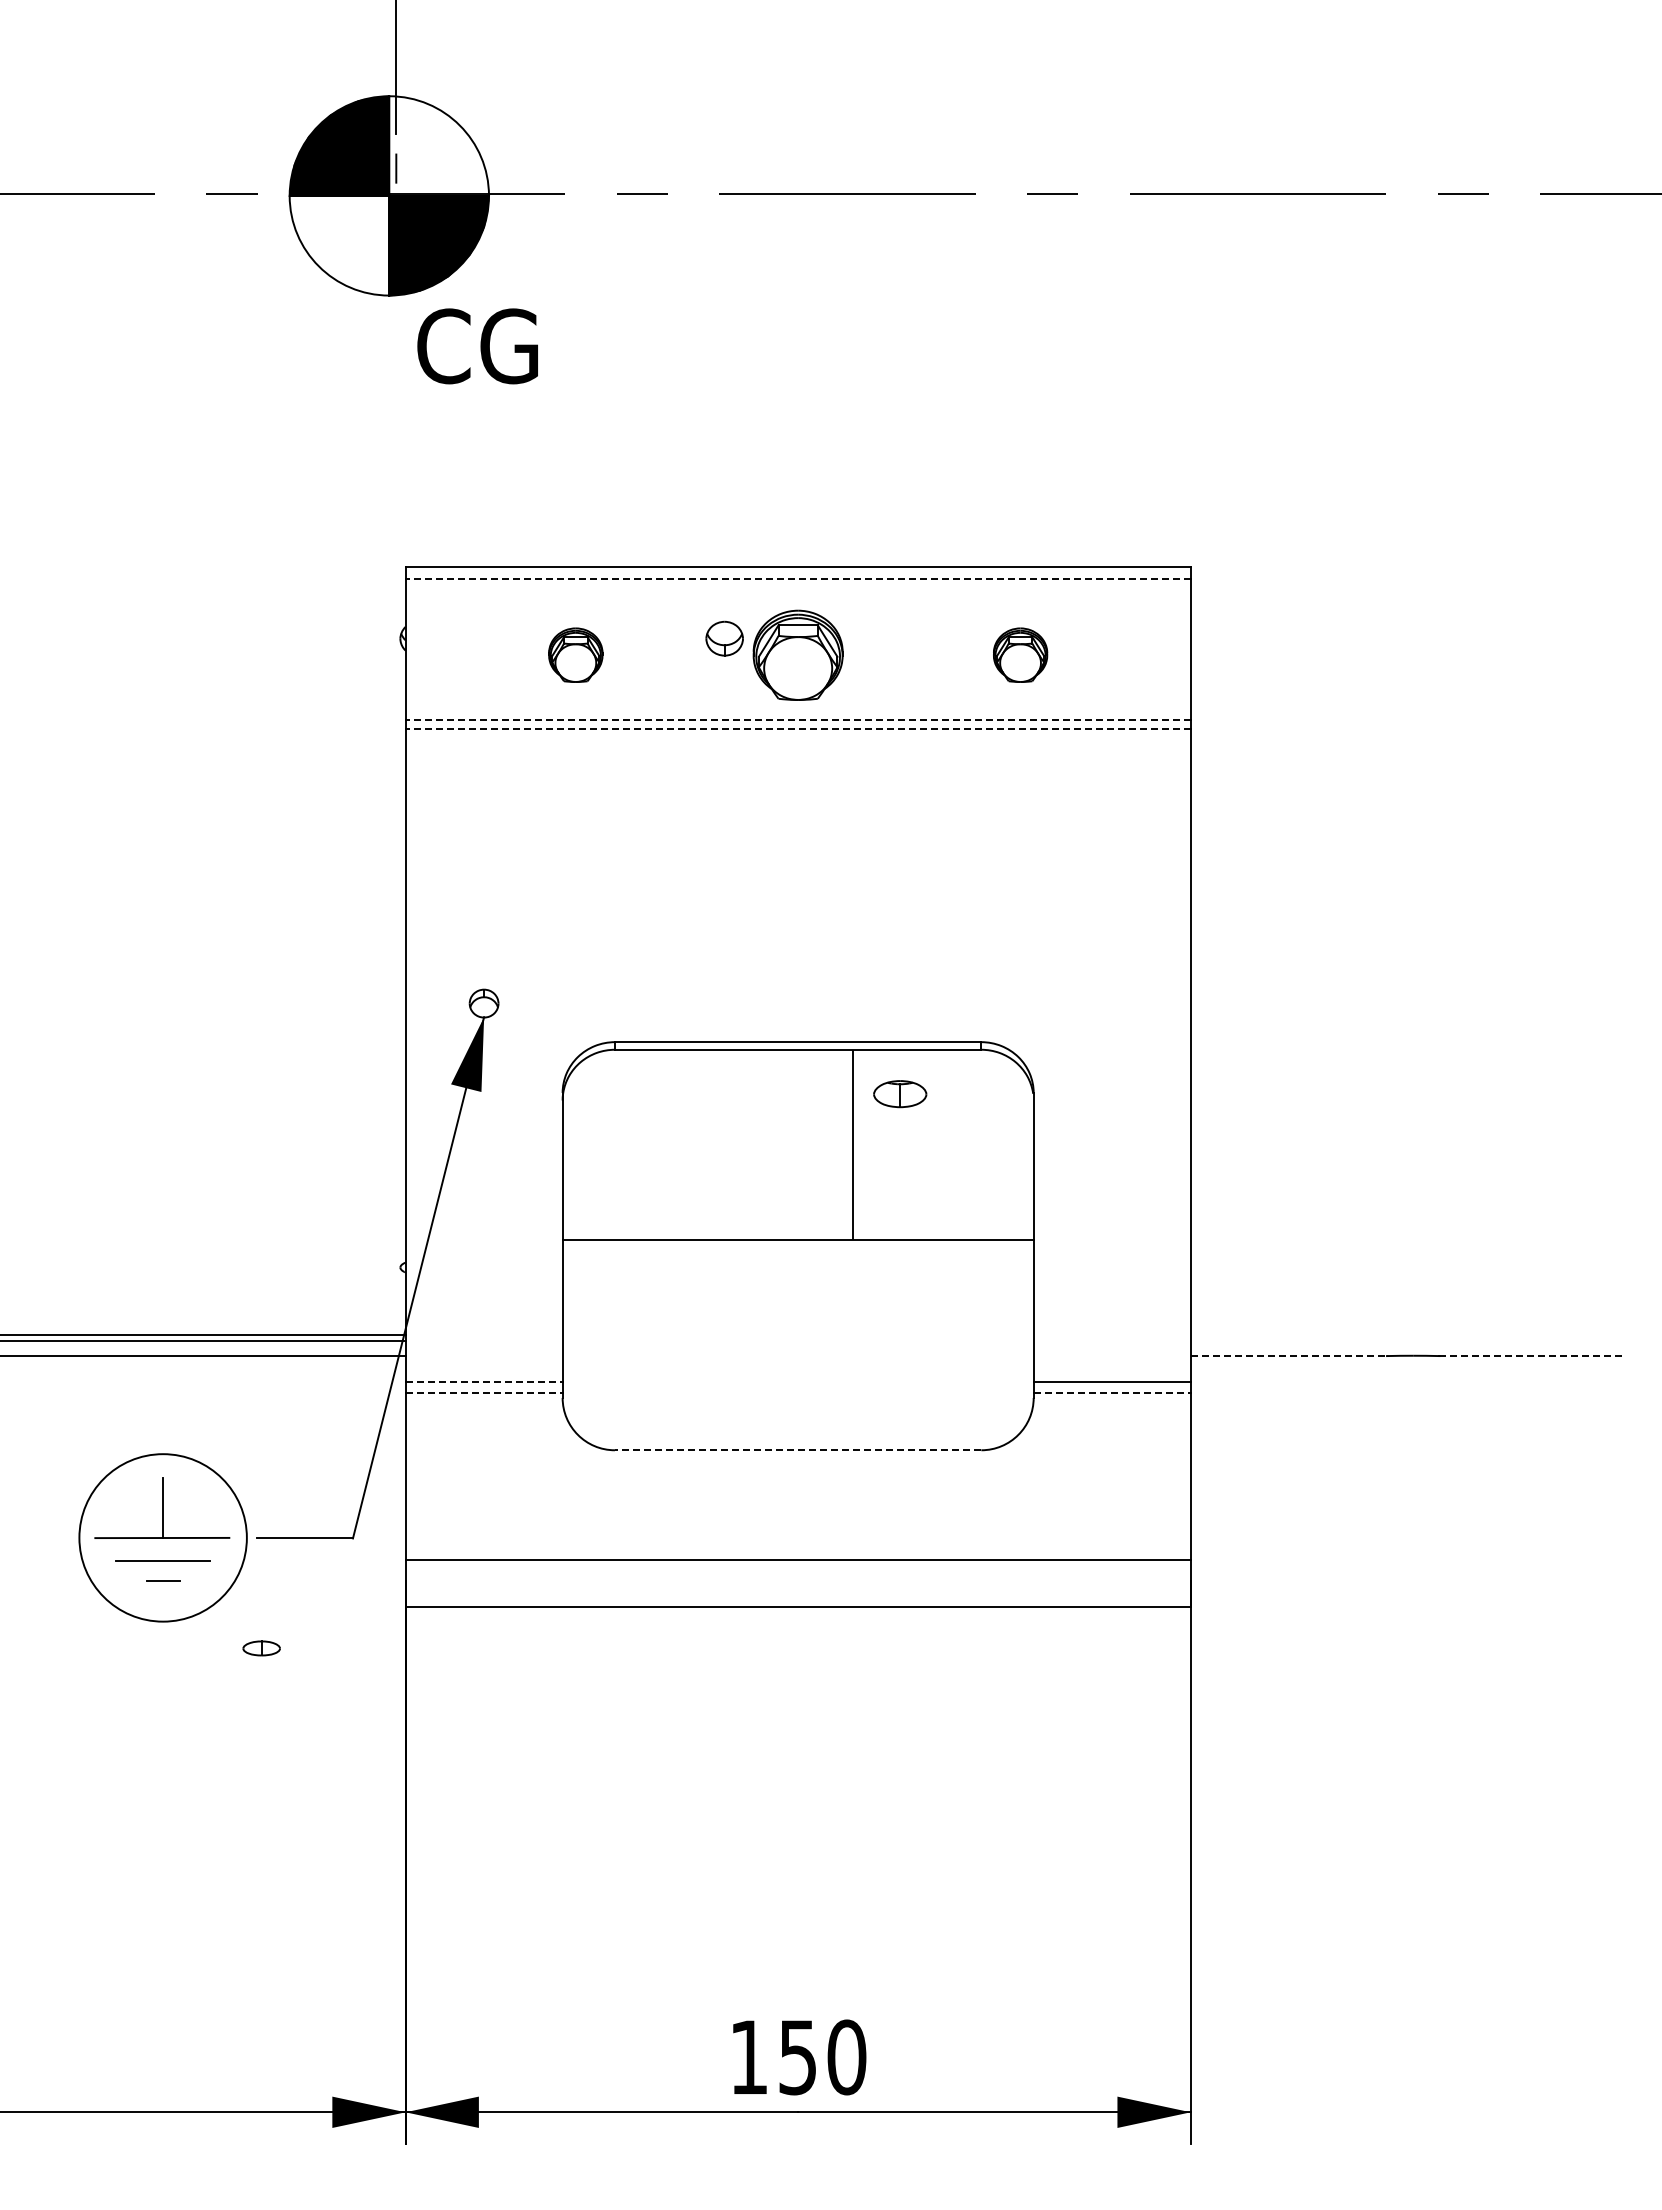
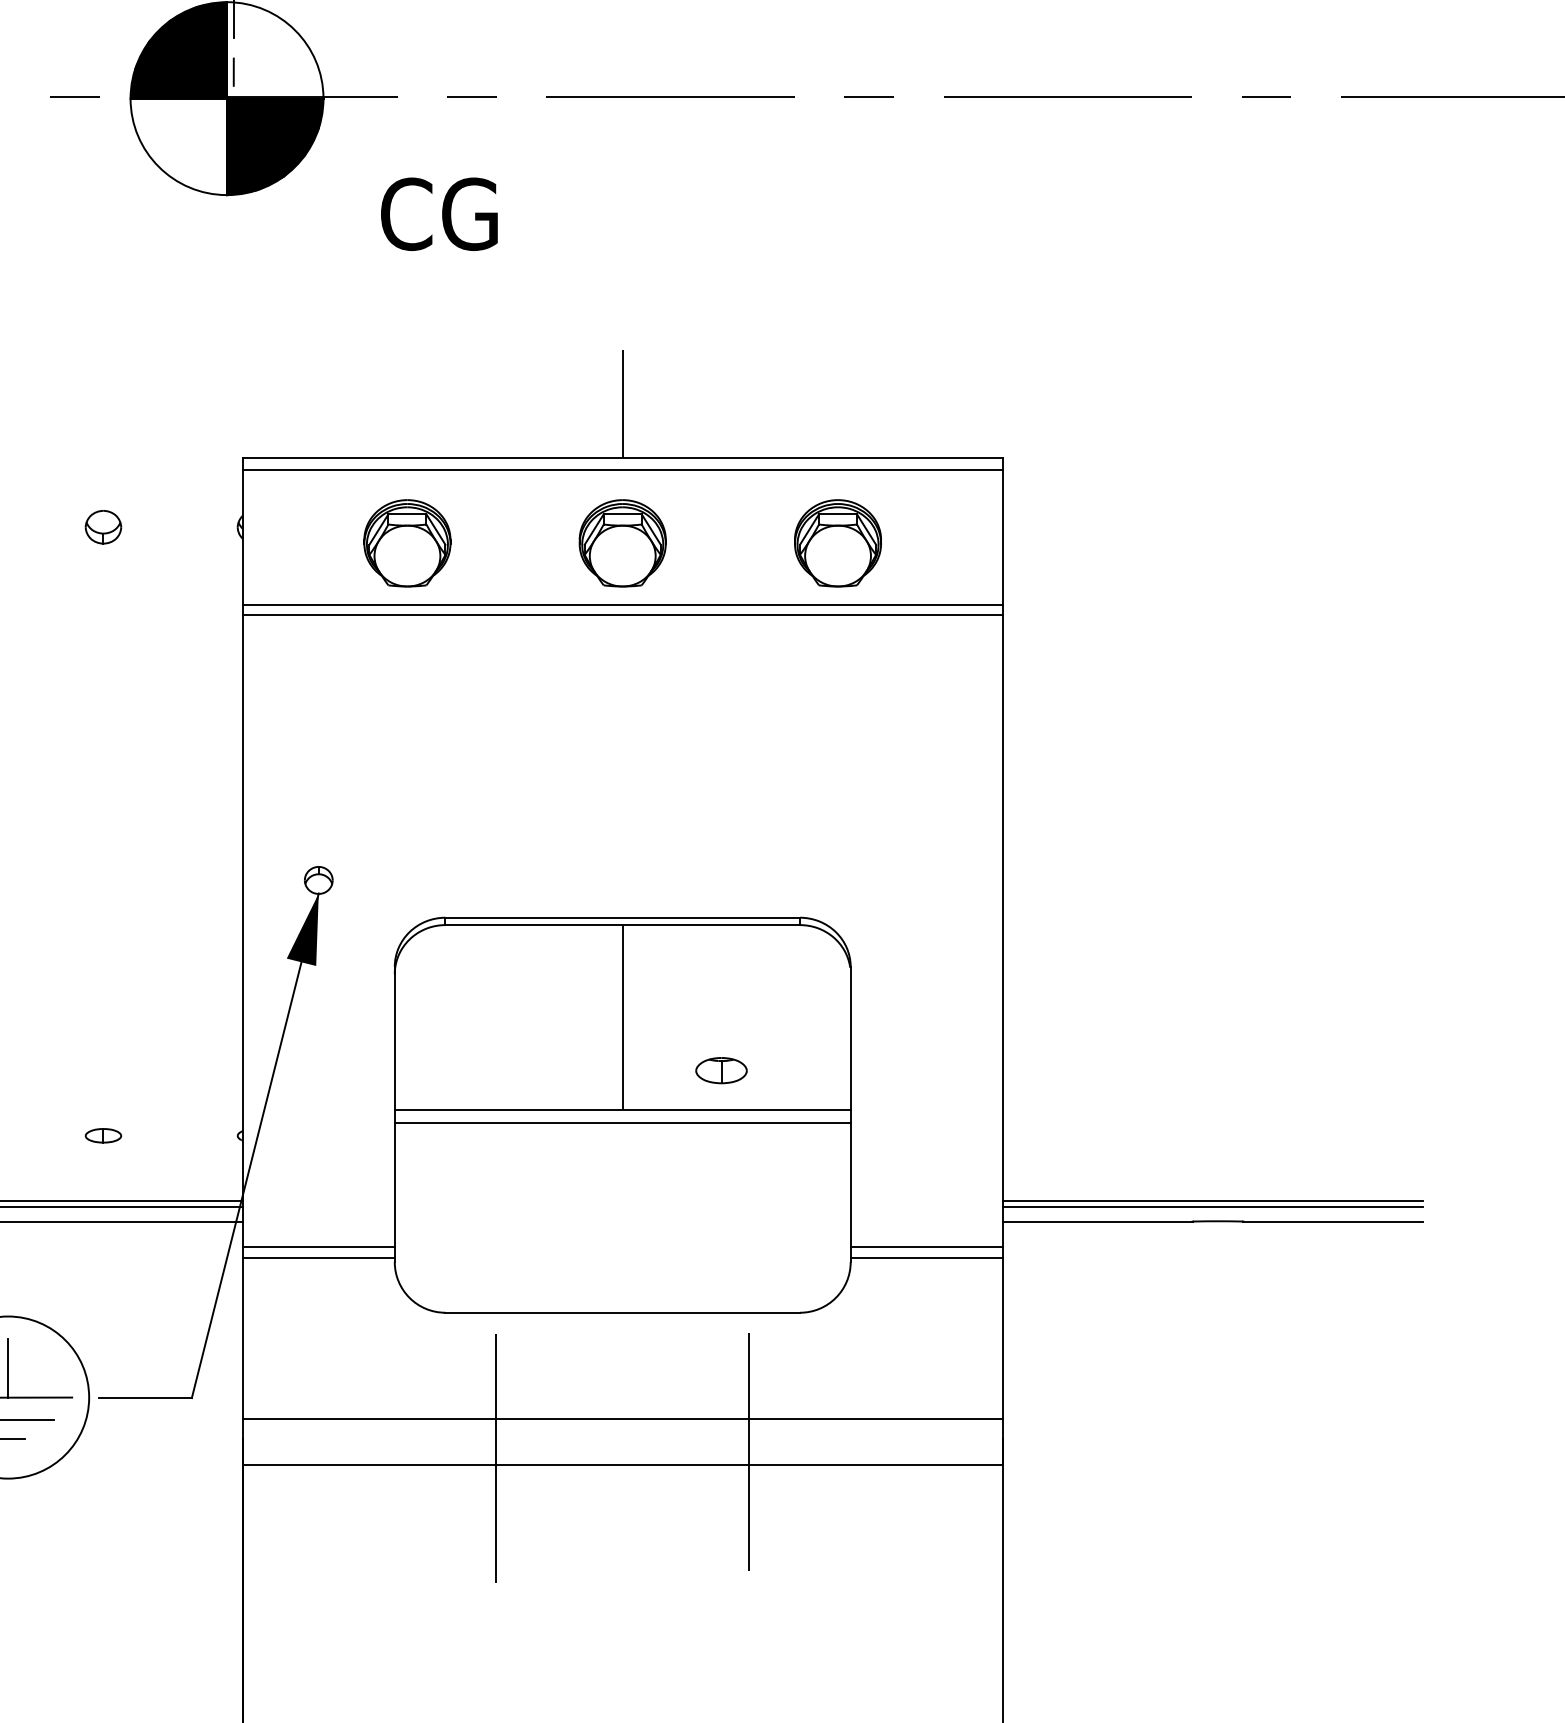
text: (477, 346) -> (439, 214), moved
line: (798, 511) -> (623, 404), added
line: (798, 579) -> (623, 469), dashed -> solid
part: (724, 638) -> (103, 527), moved
part: (575, 654) -> (407, 542), size x1.67
part: (1020, 654) -> (837, 542), size x1.67
line: (798, 719) -> (623, 605), dashed -> solid
line: (798, 729) -> (623, 615), dashed -> solid
part: (900, 1094) -> (721, 1070), moved
line: (853, 1144) -> (623, 1016), moved
line: (797, 1254) -> (622, 1123), added
line: (1407, 1335) -> (1212, 1201), added
line: (1407, 1341) -> (1212, 1207), added
line: (1289, 1356) -> (1098, 1221), dashed -> solid
line: (1532, 1356) -> (1333, 1221), dashed -> solid
line: (484, 1381) -> (319, 1246), dashed -> solid
line: (484, 1393) -> (319, 1257), dashed -> solid
line: (1112, 1393) -> (926, 1257), dashed -> solid
line: (797, 1450) -> (622, 1312), dashed -> solid
line: (929, 1594) -> (749, 1452), added
line: (667, 1599) -> (496, 1457), added
part: (261, 1648) -> (103, 1135), moved

